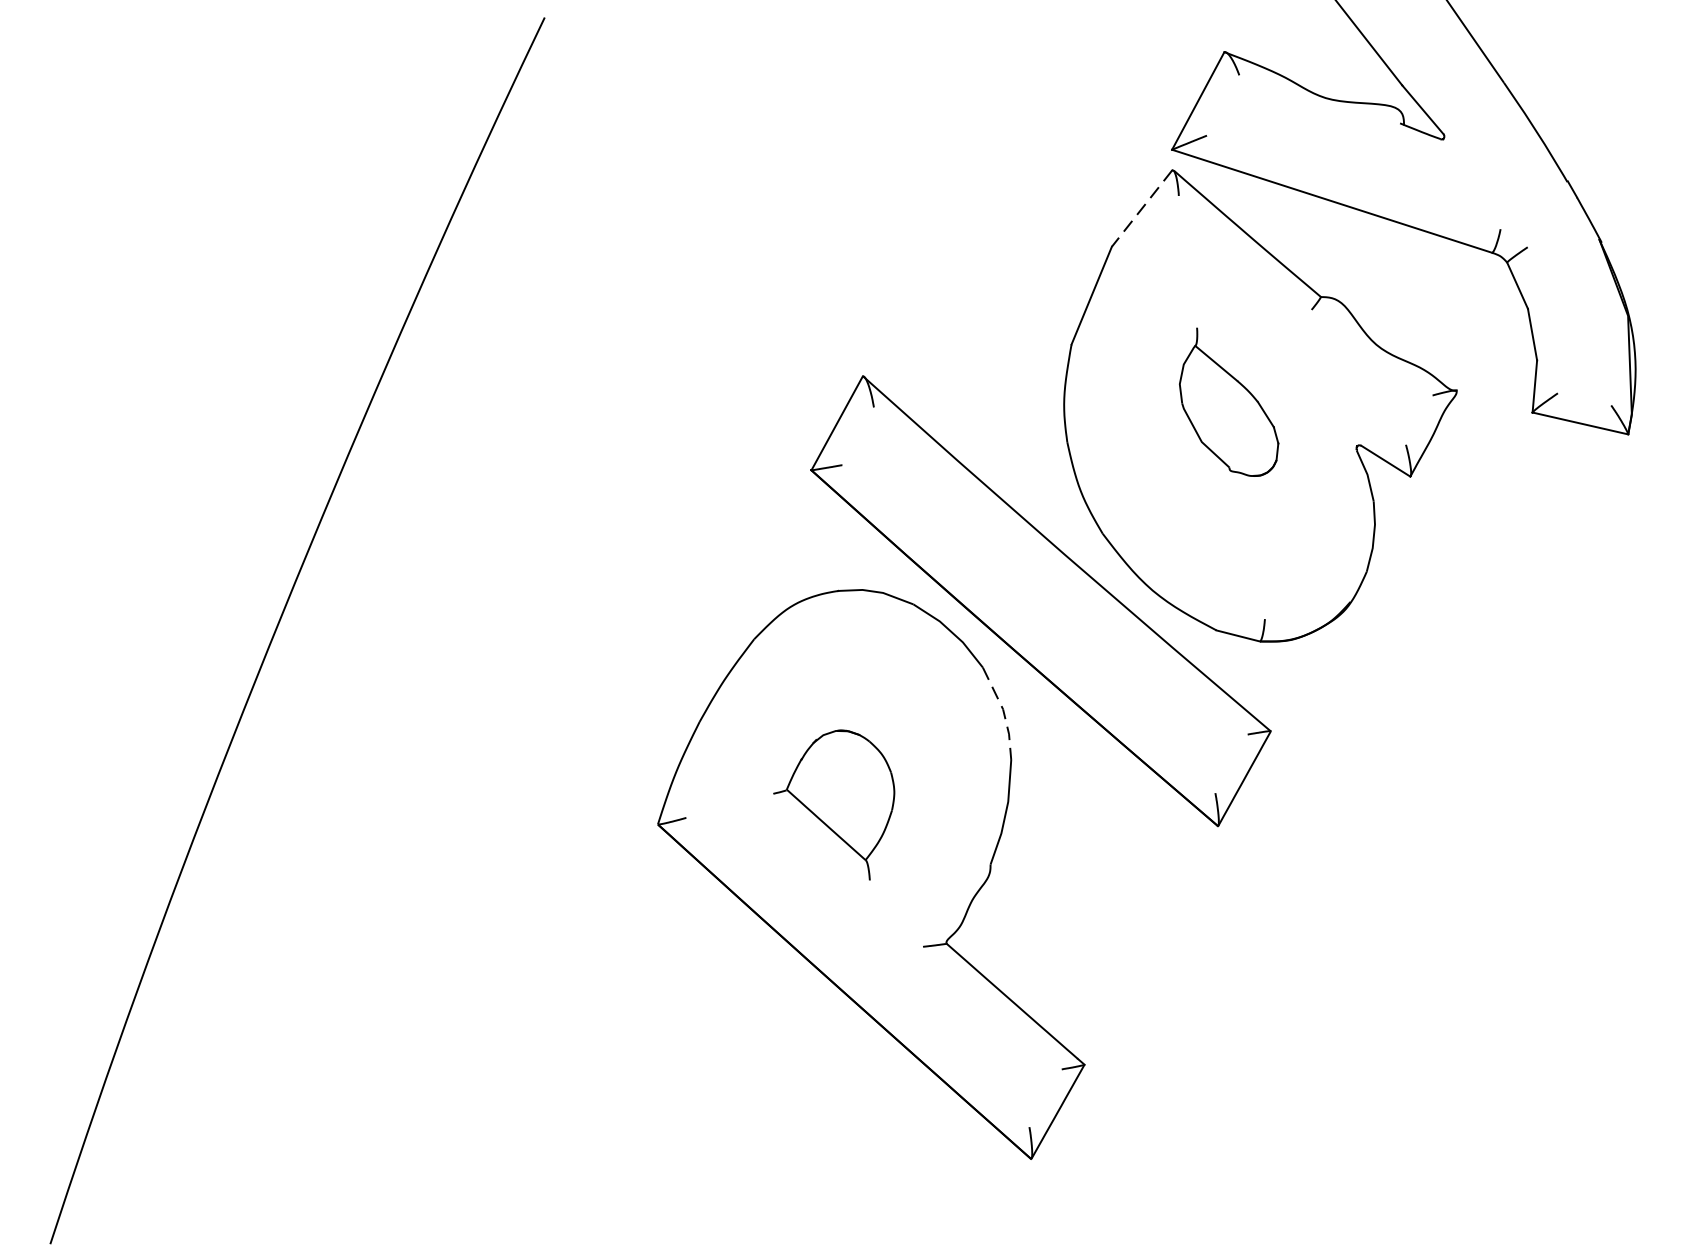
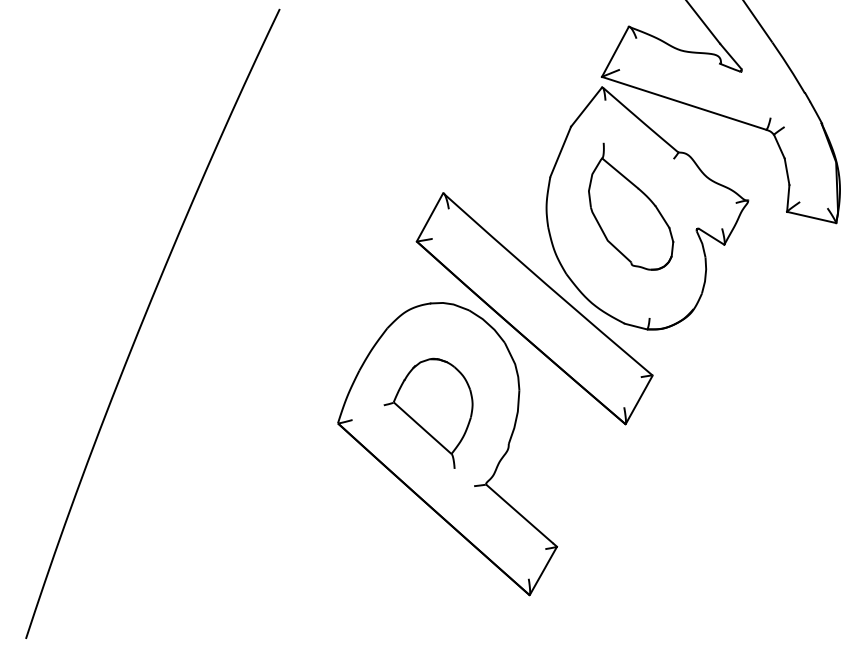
line: (1141, 209) -> (586, 107), dashed -> solid
part: (1229, 402) -> (631, 206), size x1.67
line: (1003, 713) -> (515, 366), dashed -> solid
part: (834, 803) -> (428, 412), size x1.43

